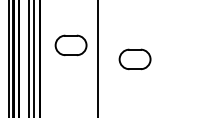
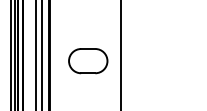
part: (134, 59) -> (167, 78), removed

